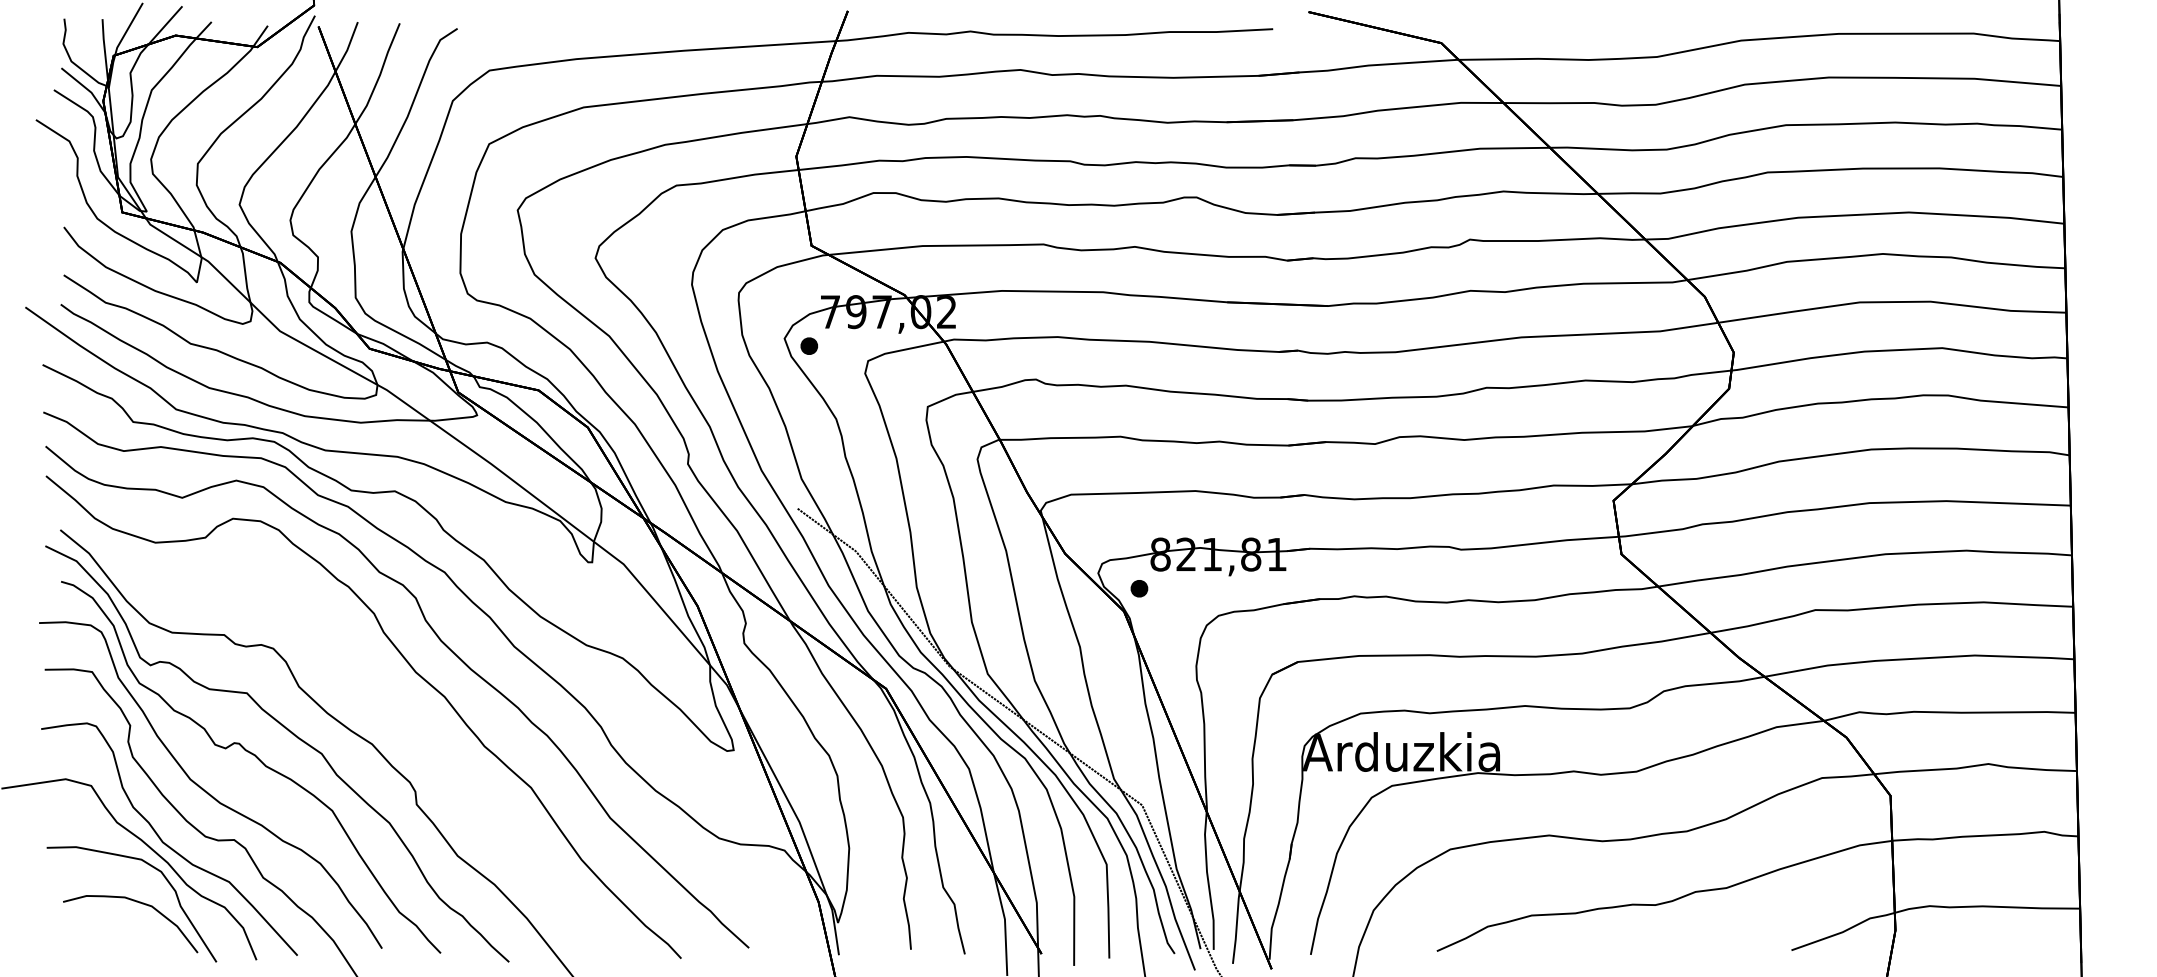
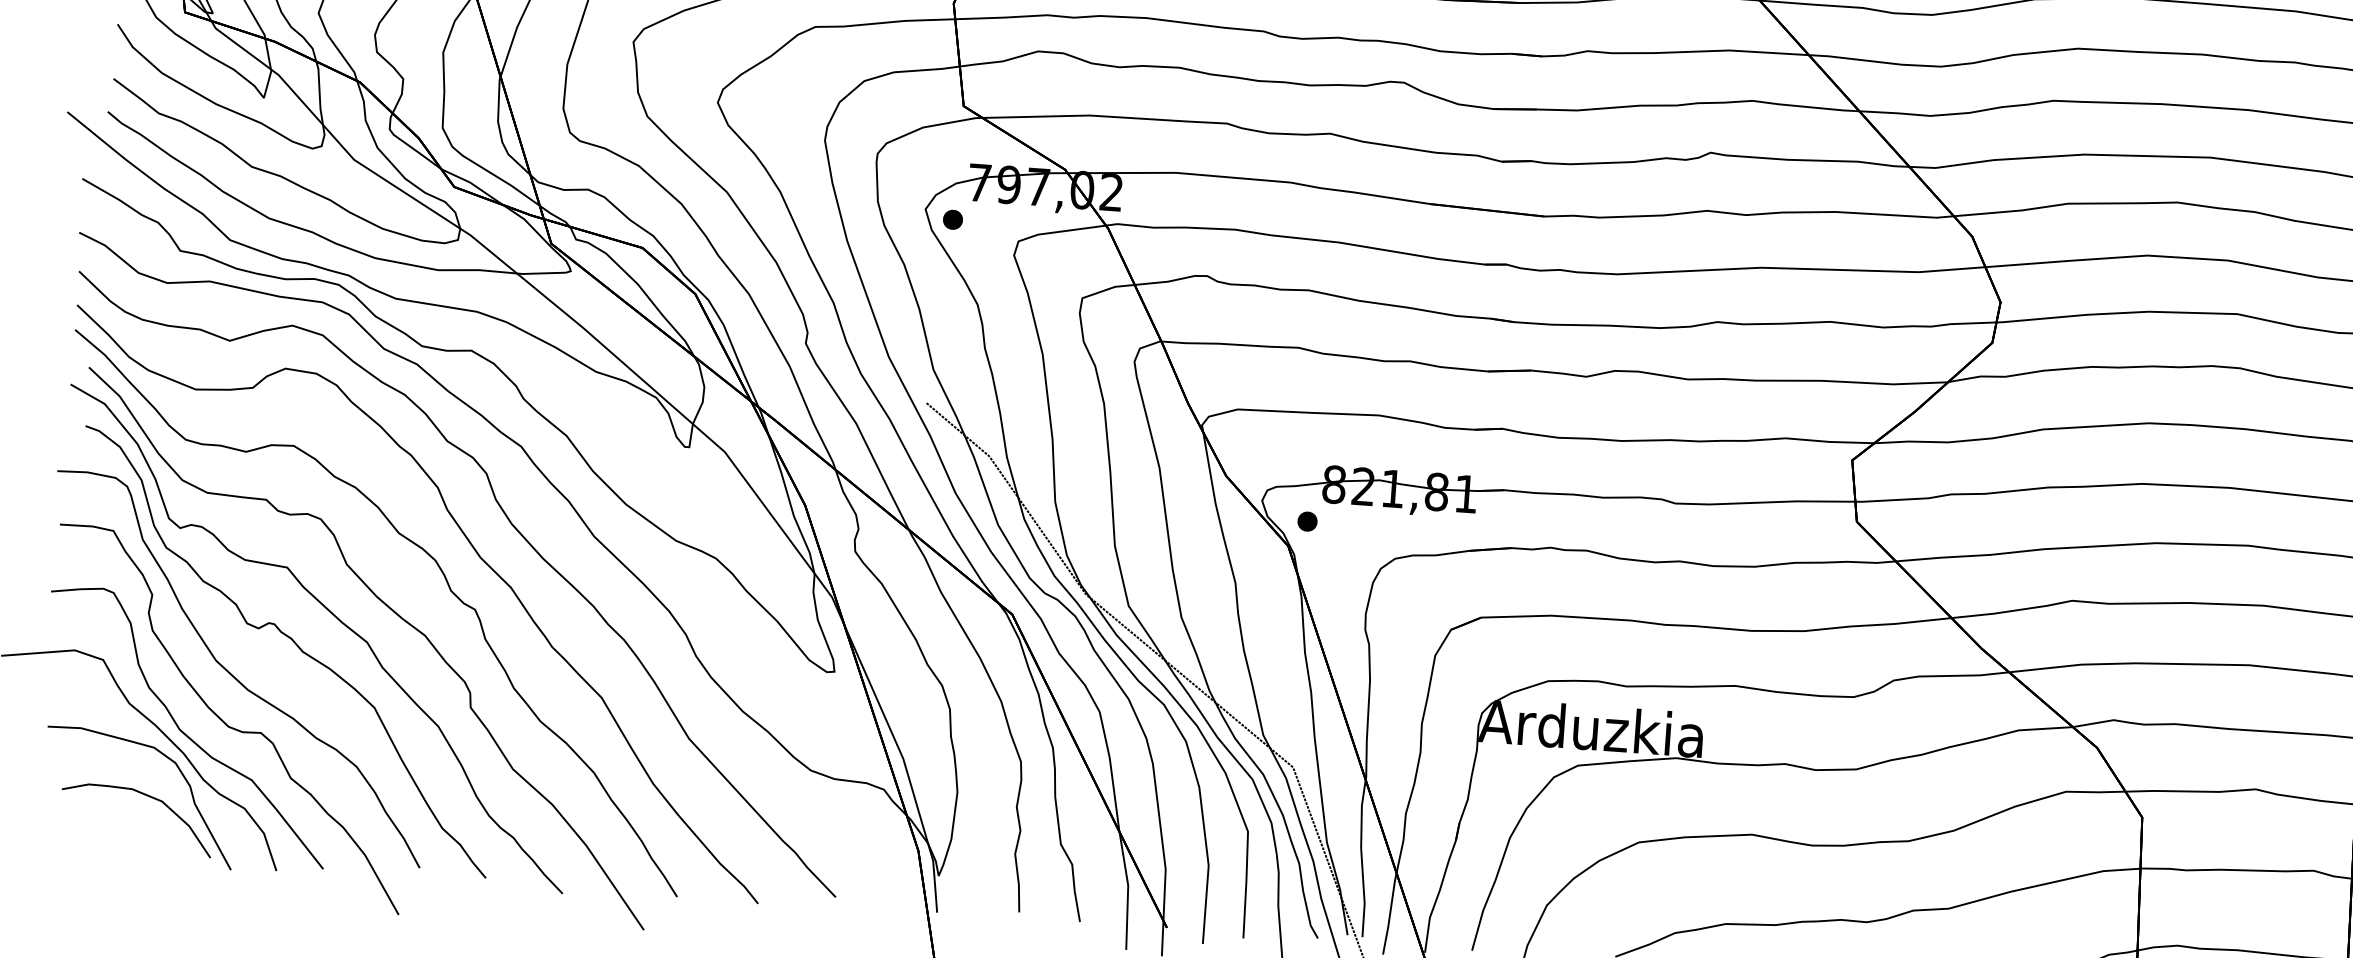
curve: (387, 696) -> (446, 582), added

